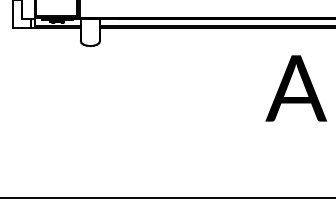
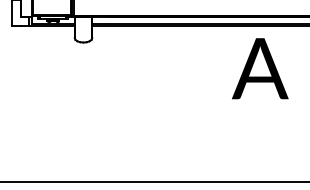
text: (295, 88) -> (259, 68), moved

